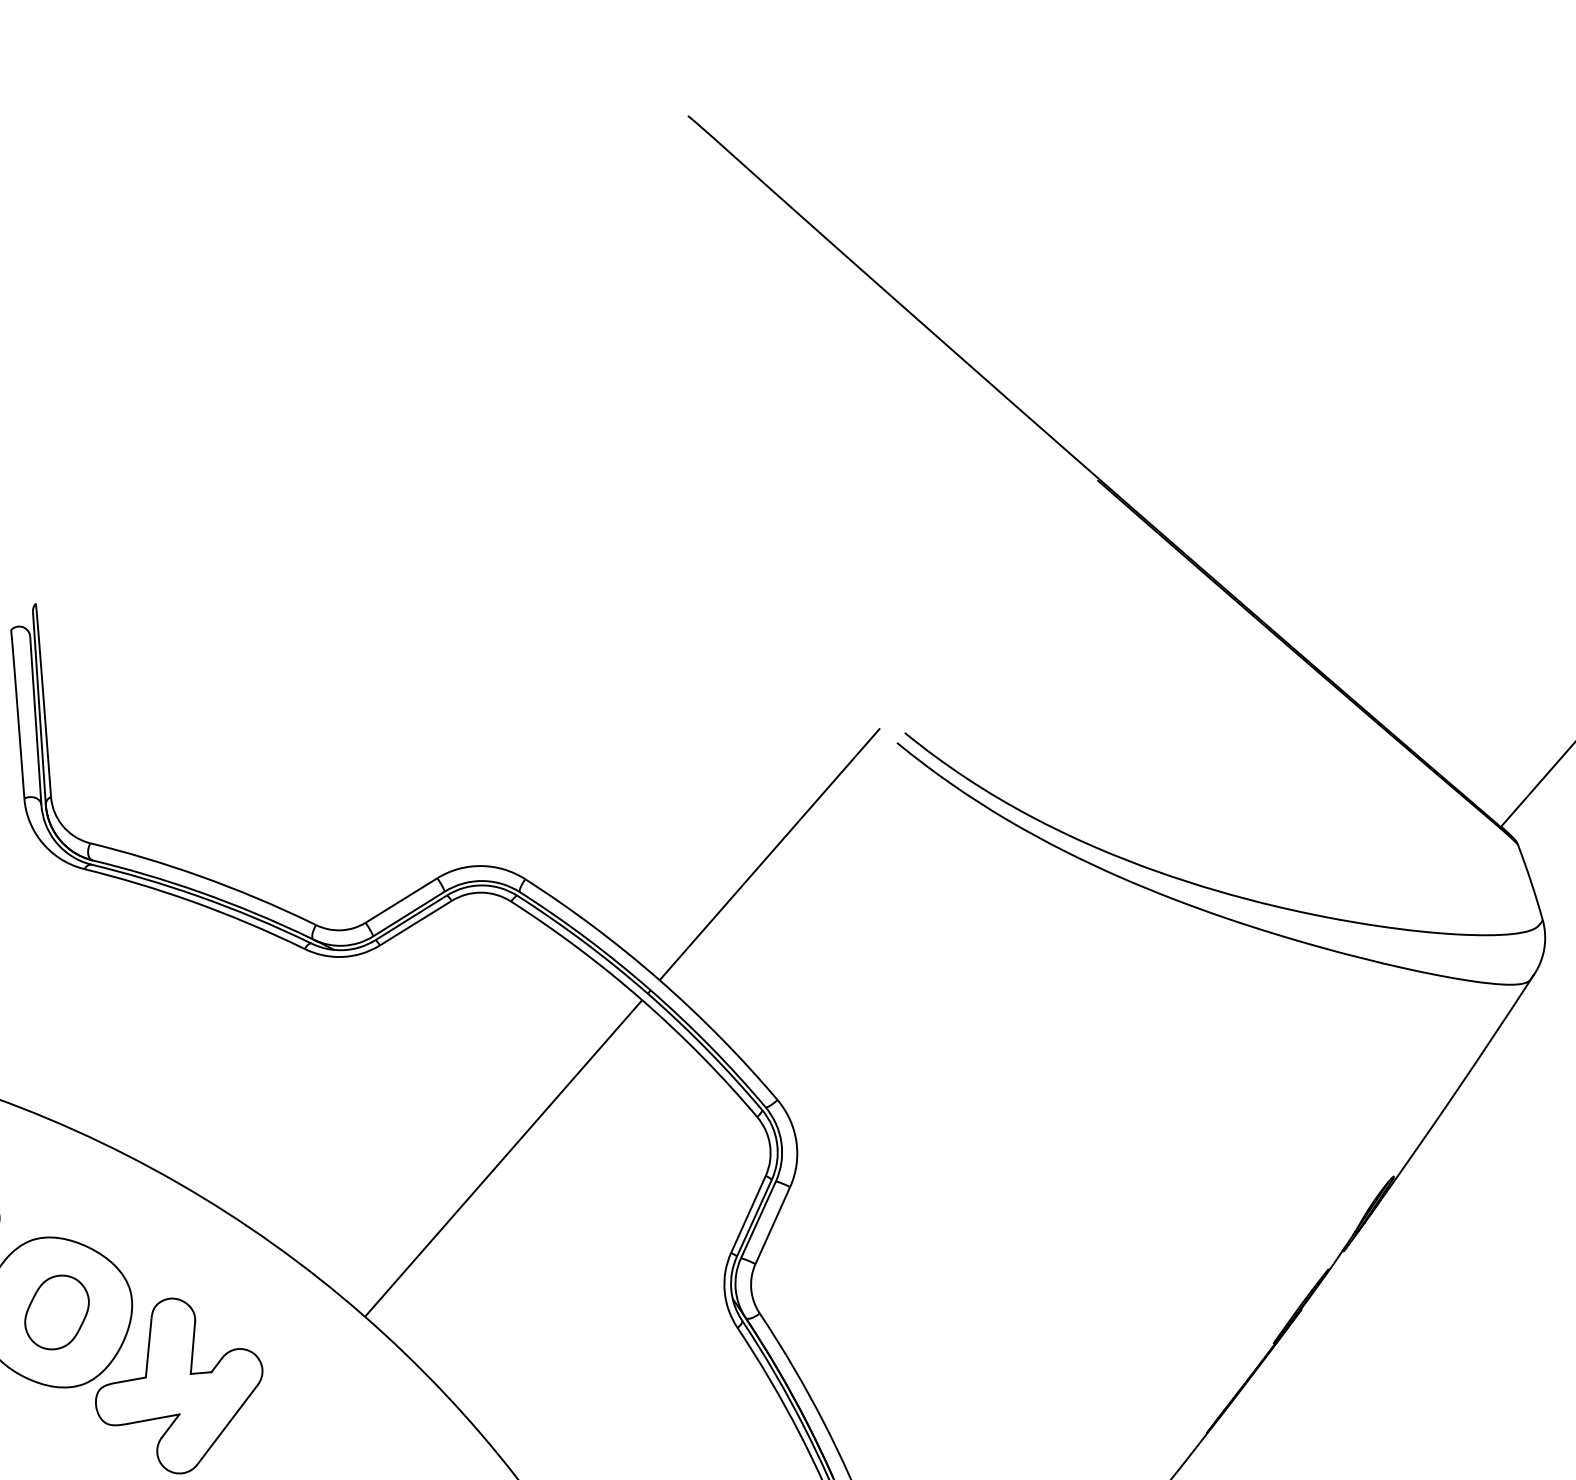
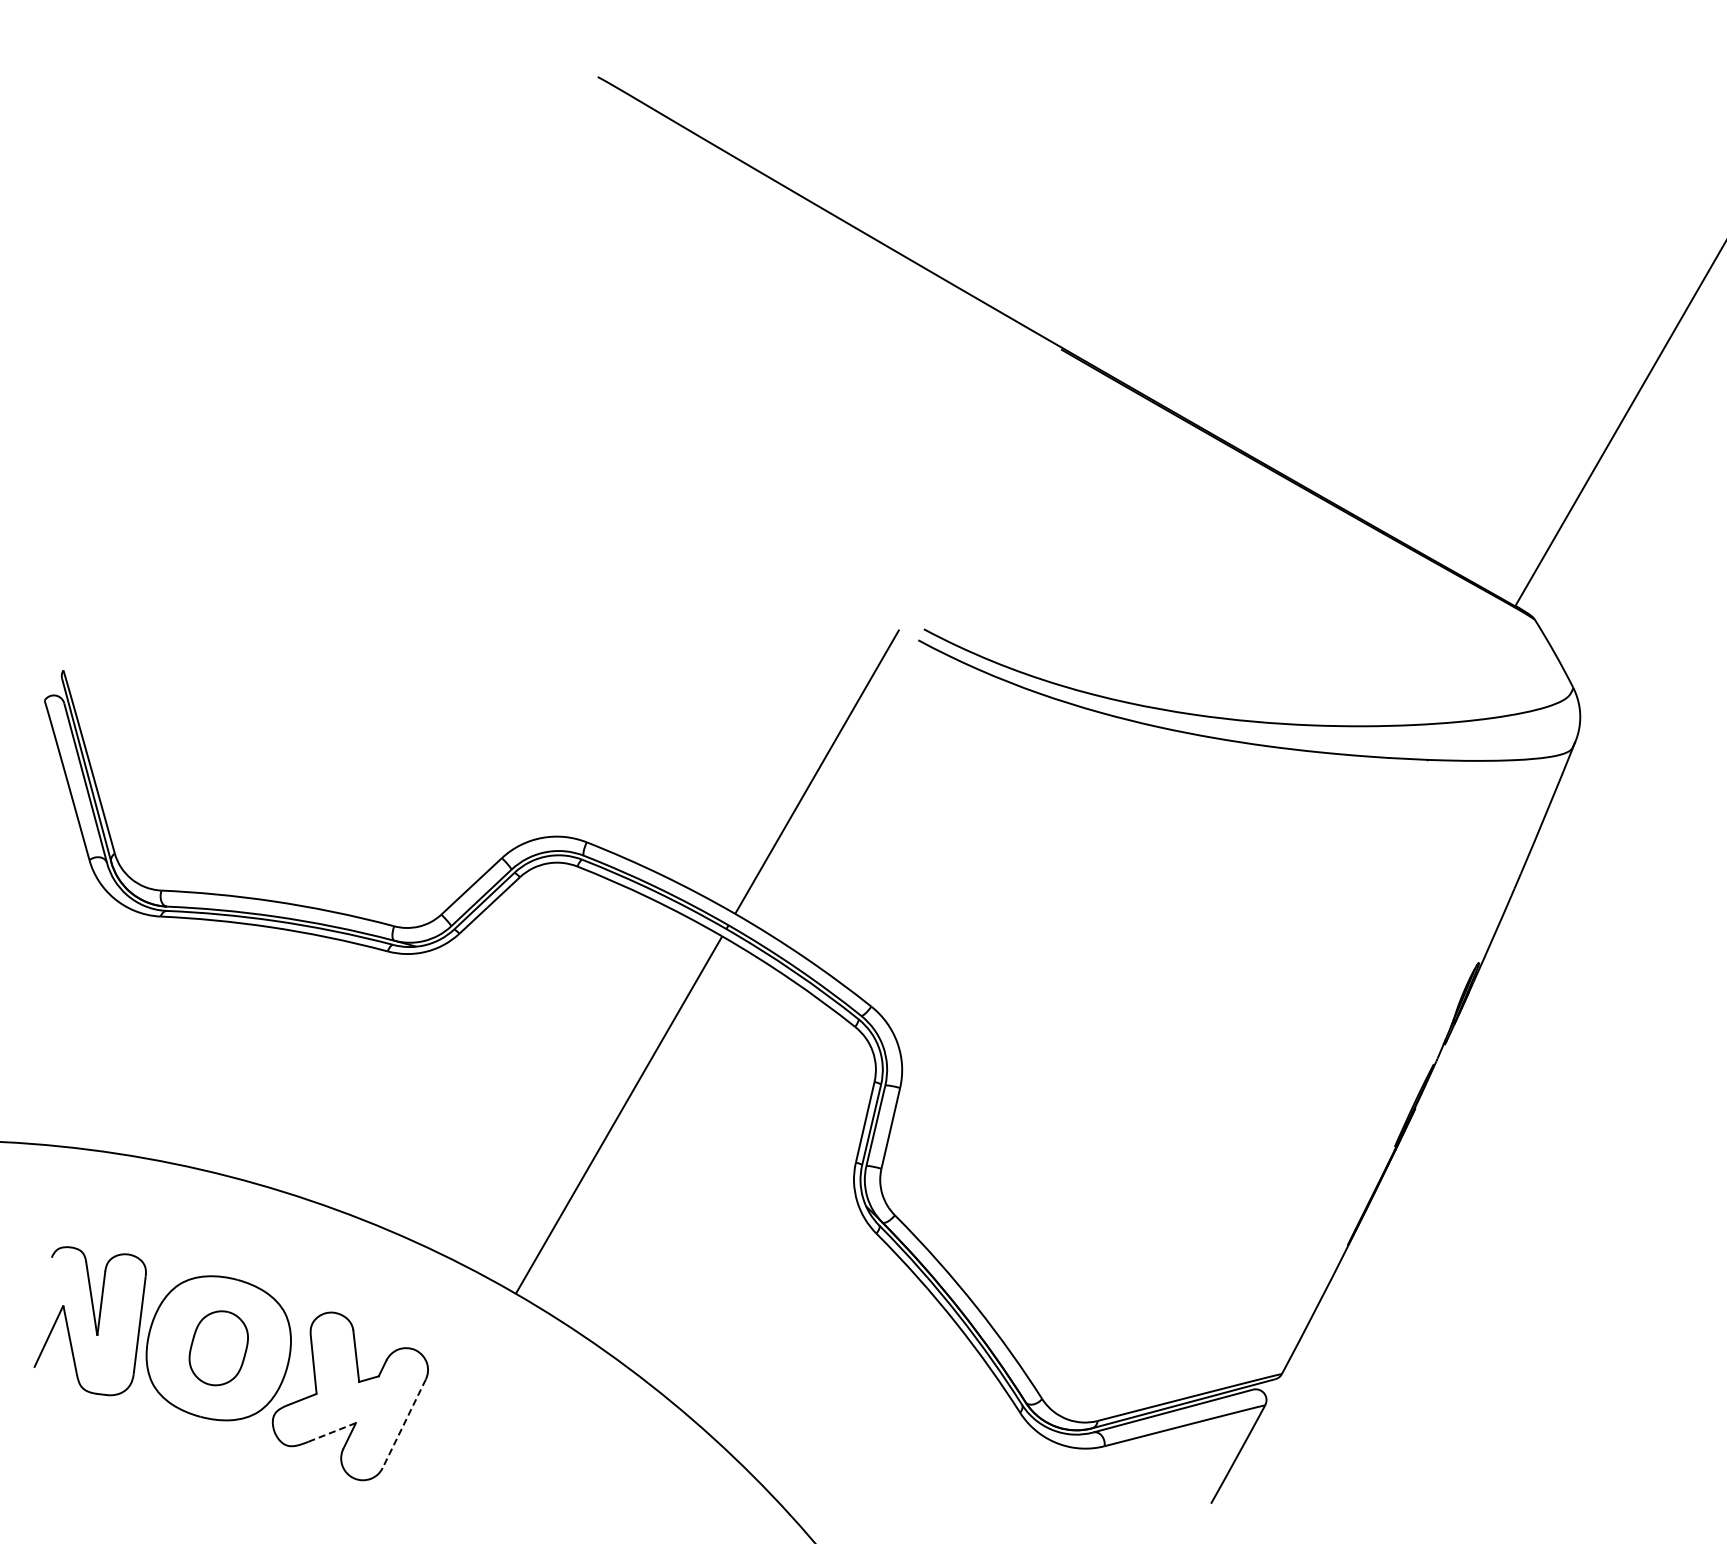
line: (153, 1419) -> (331, 1432), solid -> dashed
line: (227, 1425) -> (404, 1424), solid -> dashed

